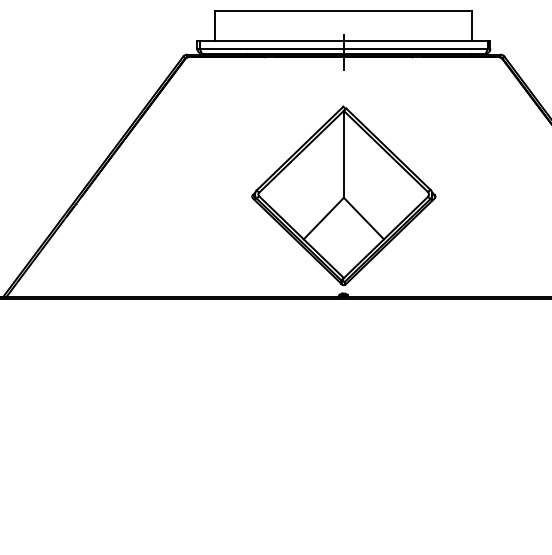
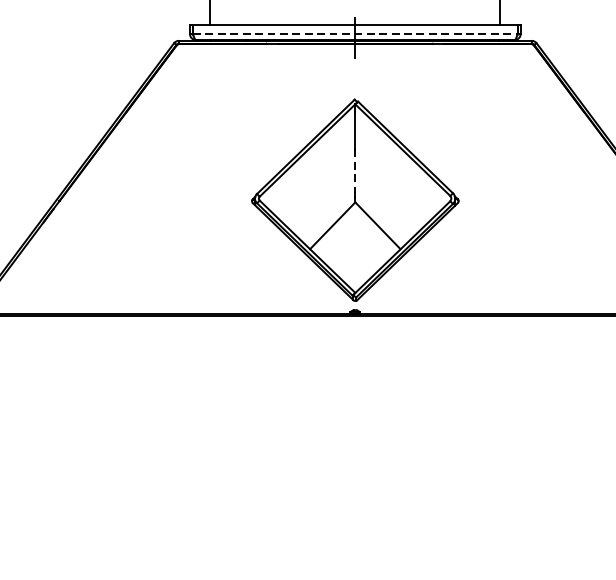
line: (343, 48) -> (354, 33), solid -> dashed
line: (343, 171) -> (354, 172), solid -> dashed

